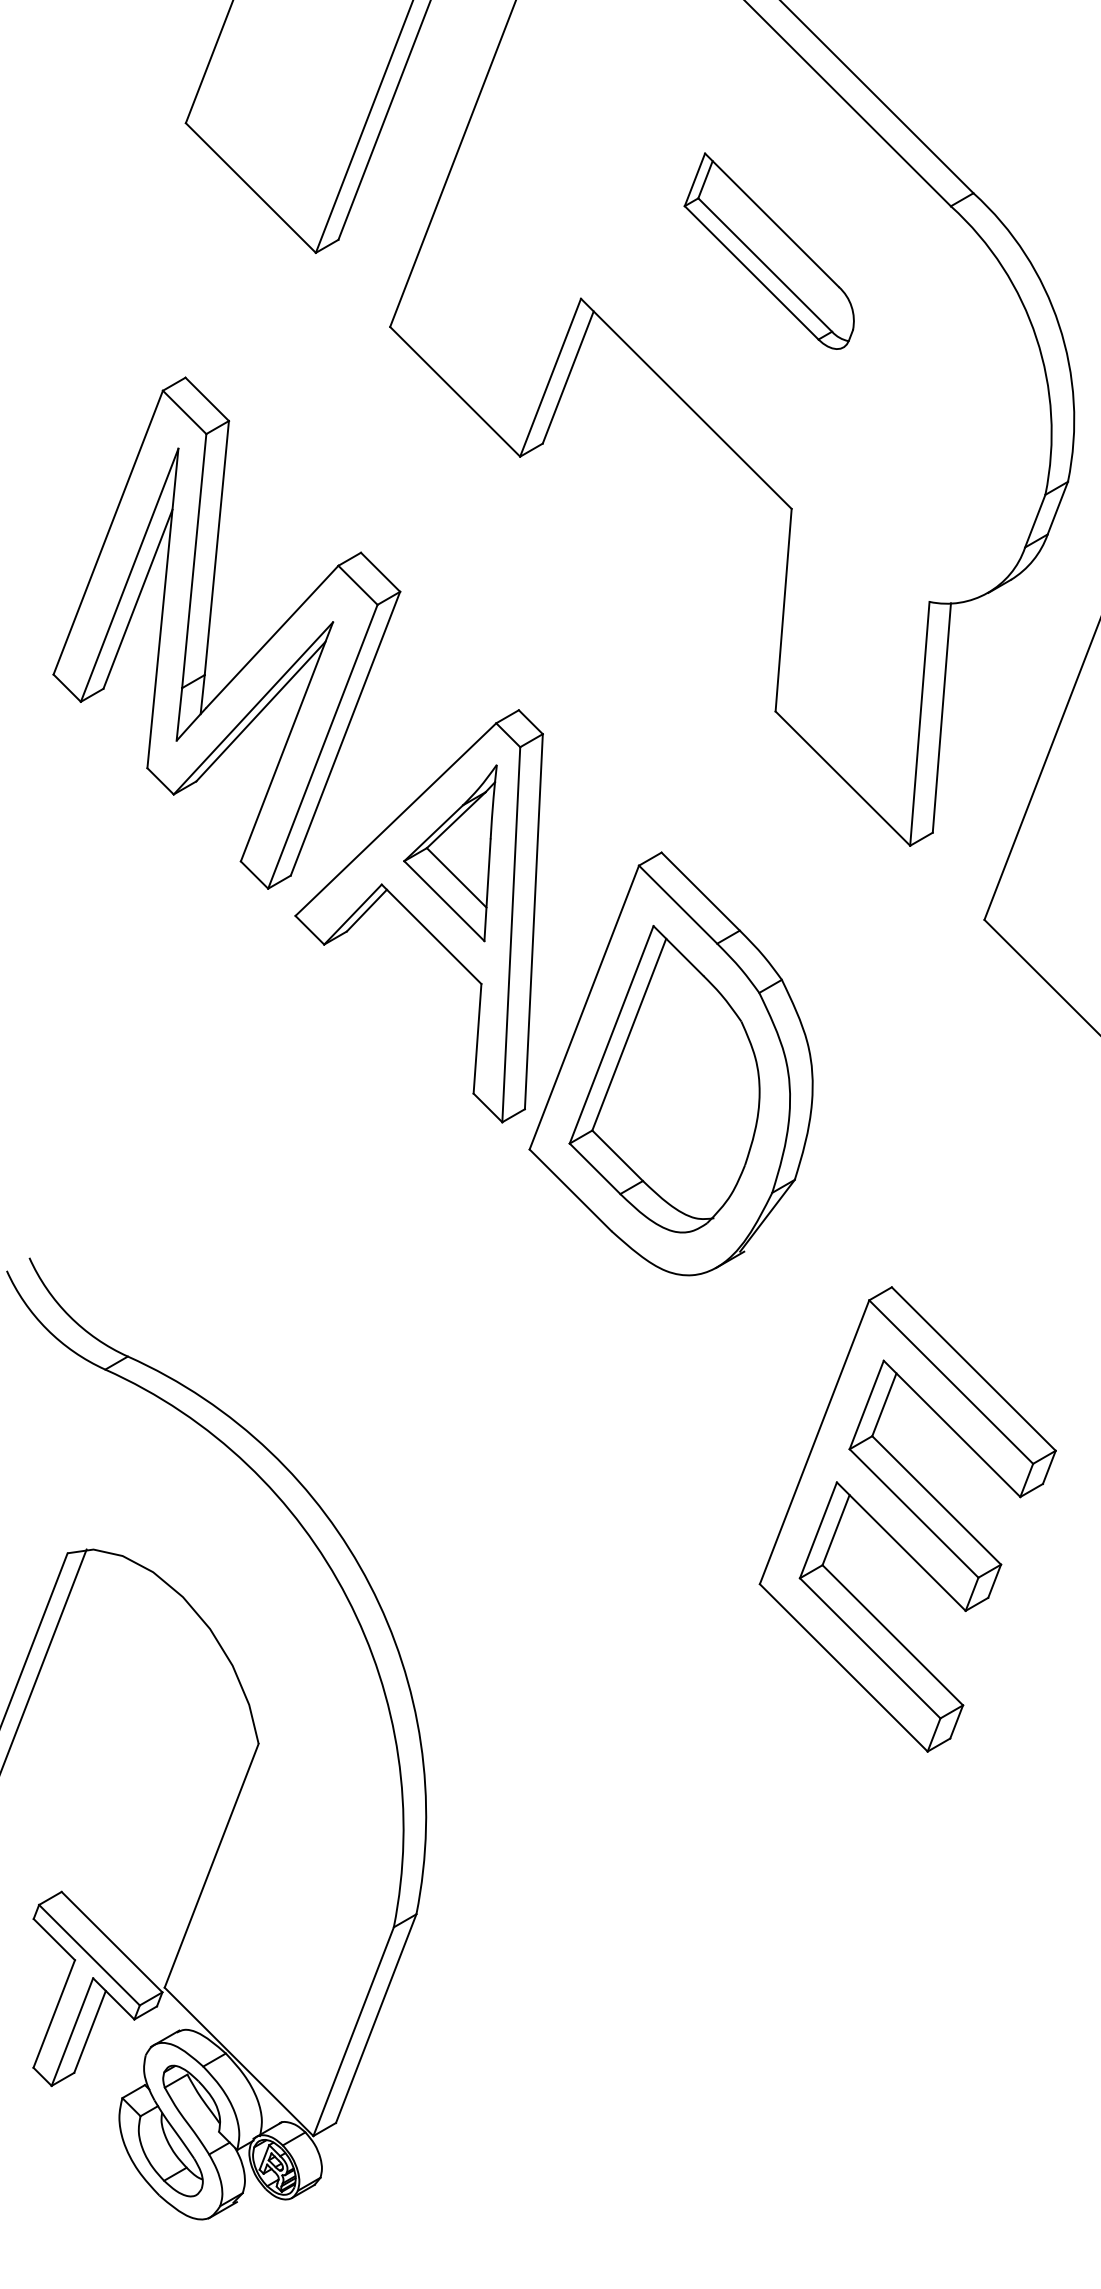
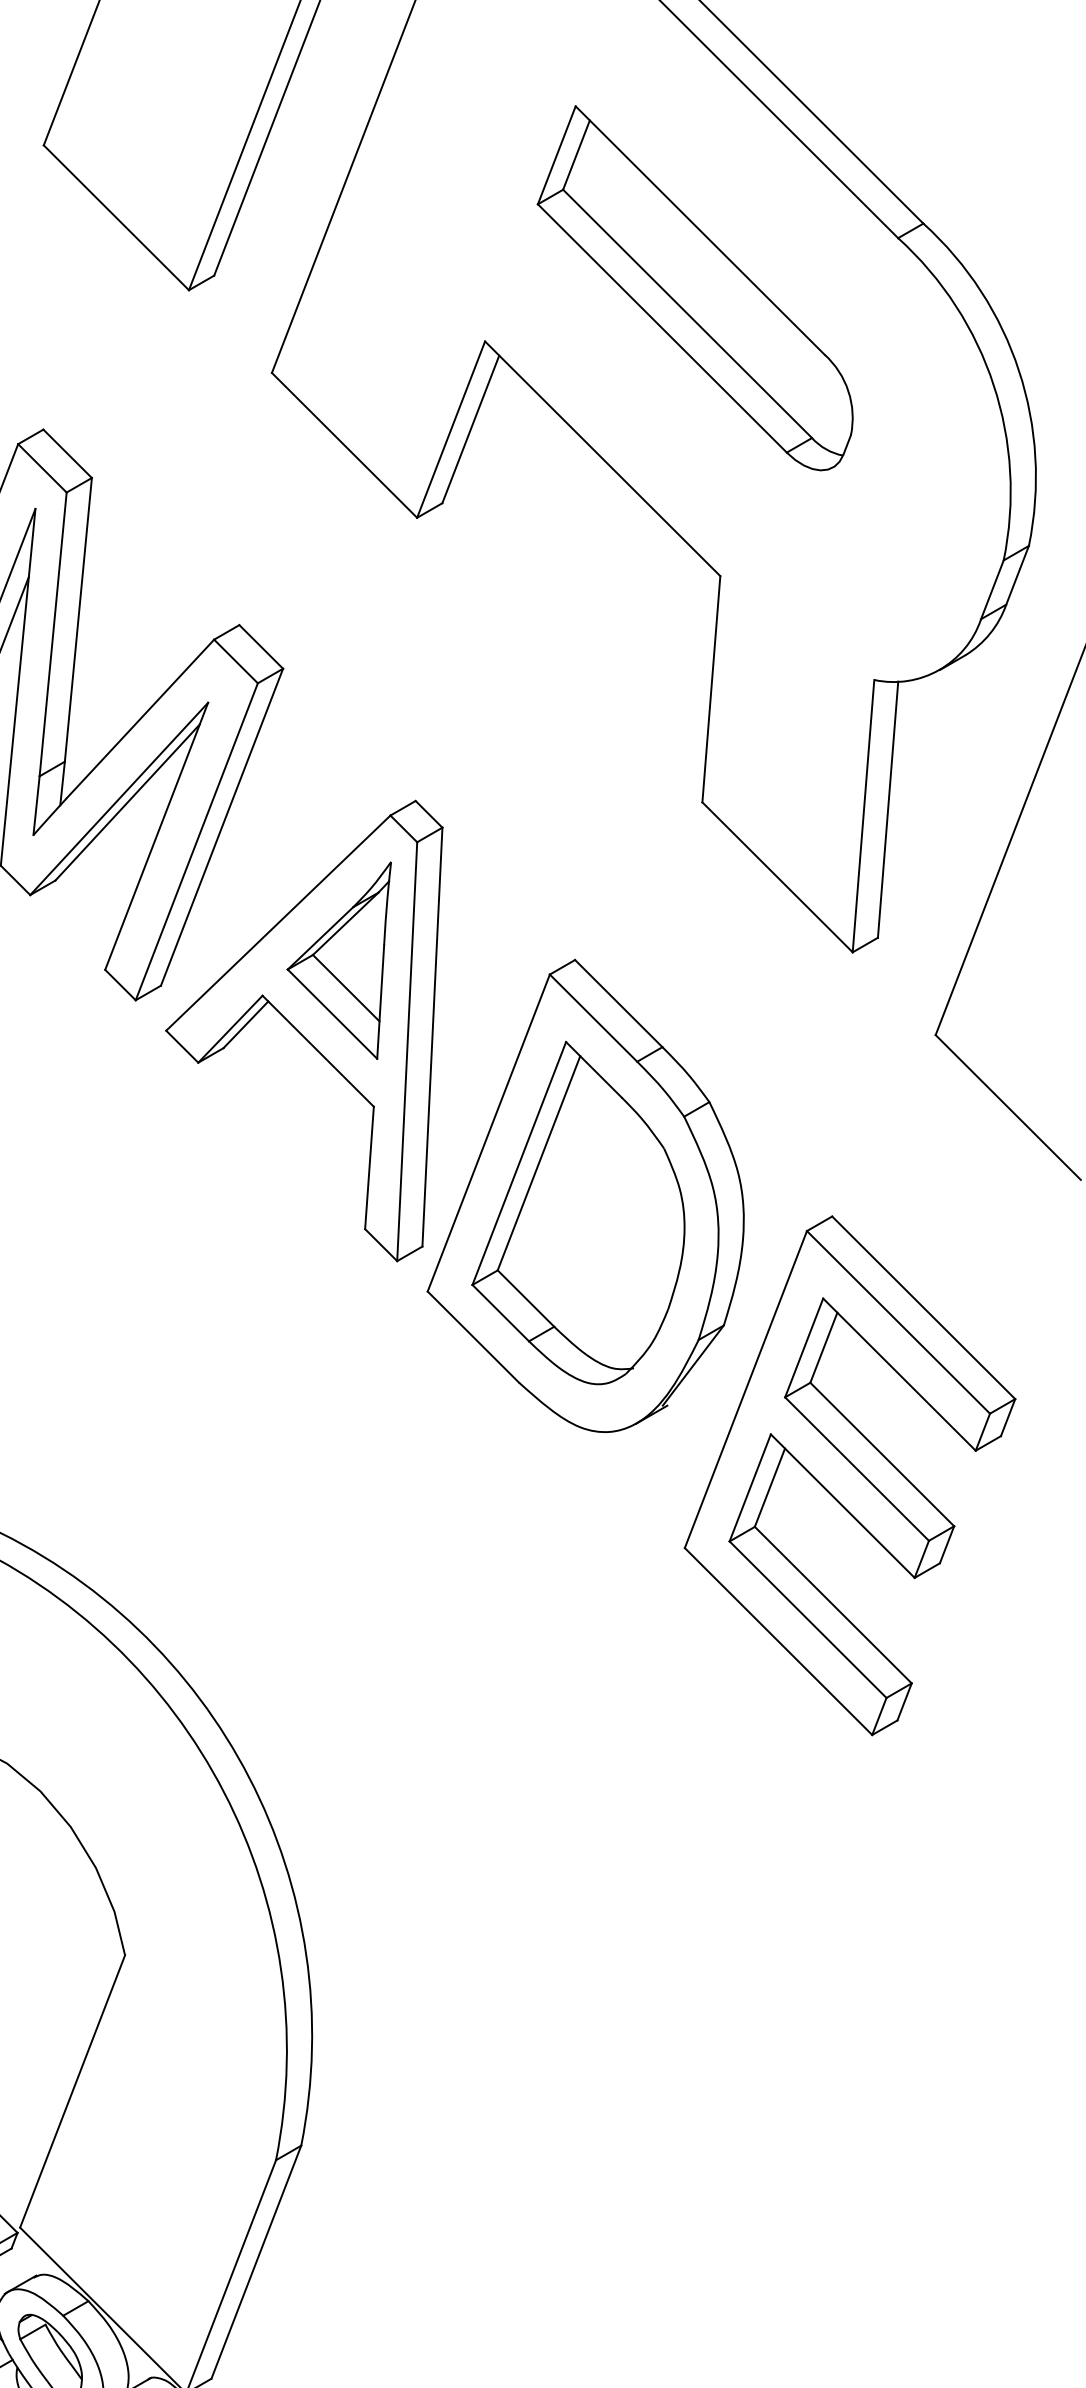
part: (769, 251) -> (695, 288), size x1.67
part: (907, 1519) -> (849, 1475), moved

